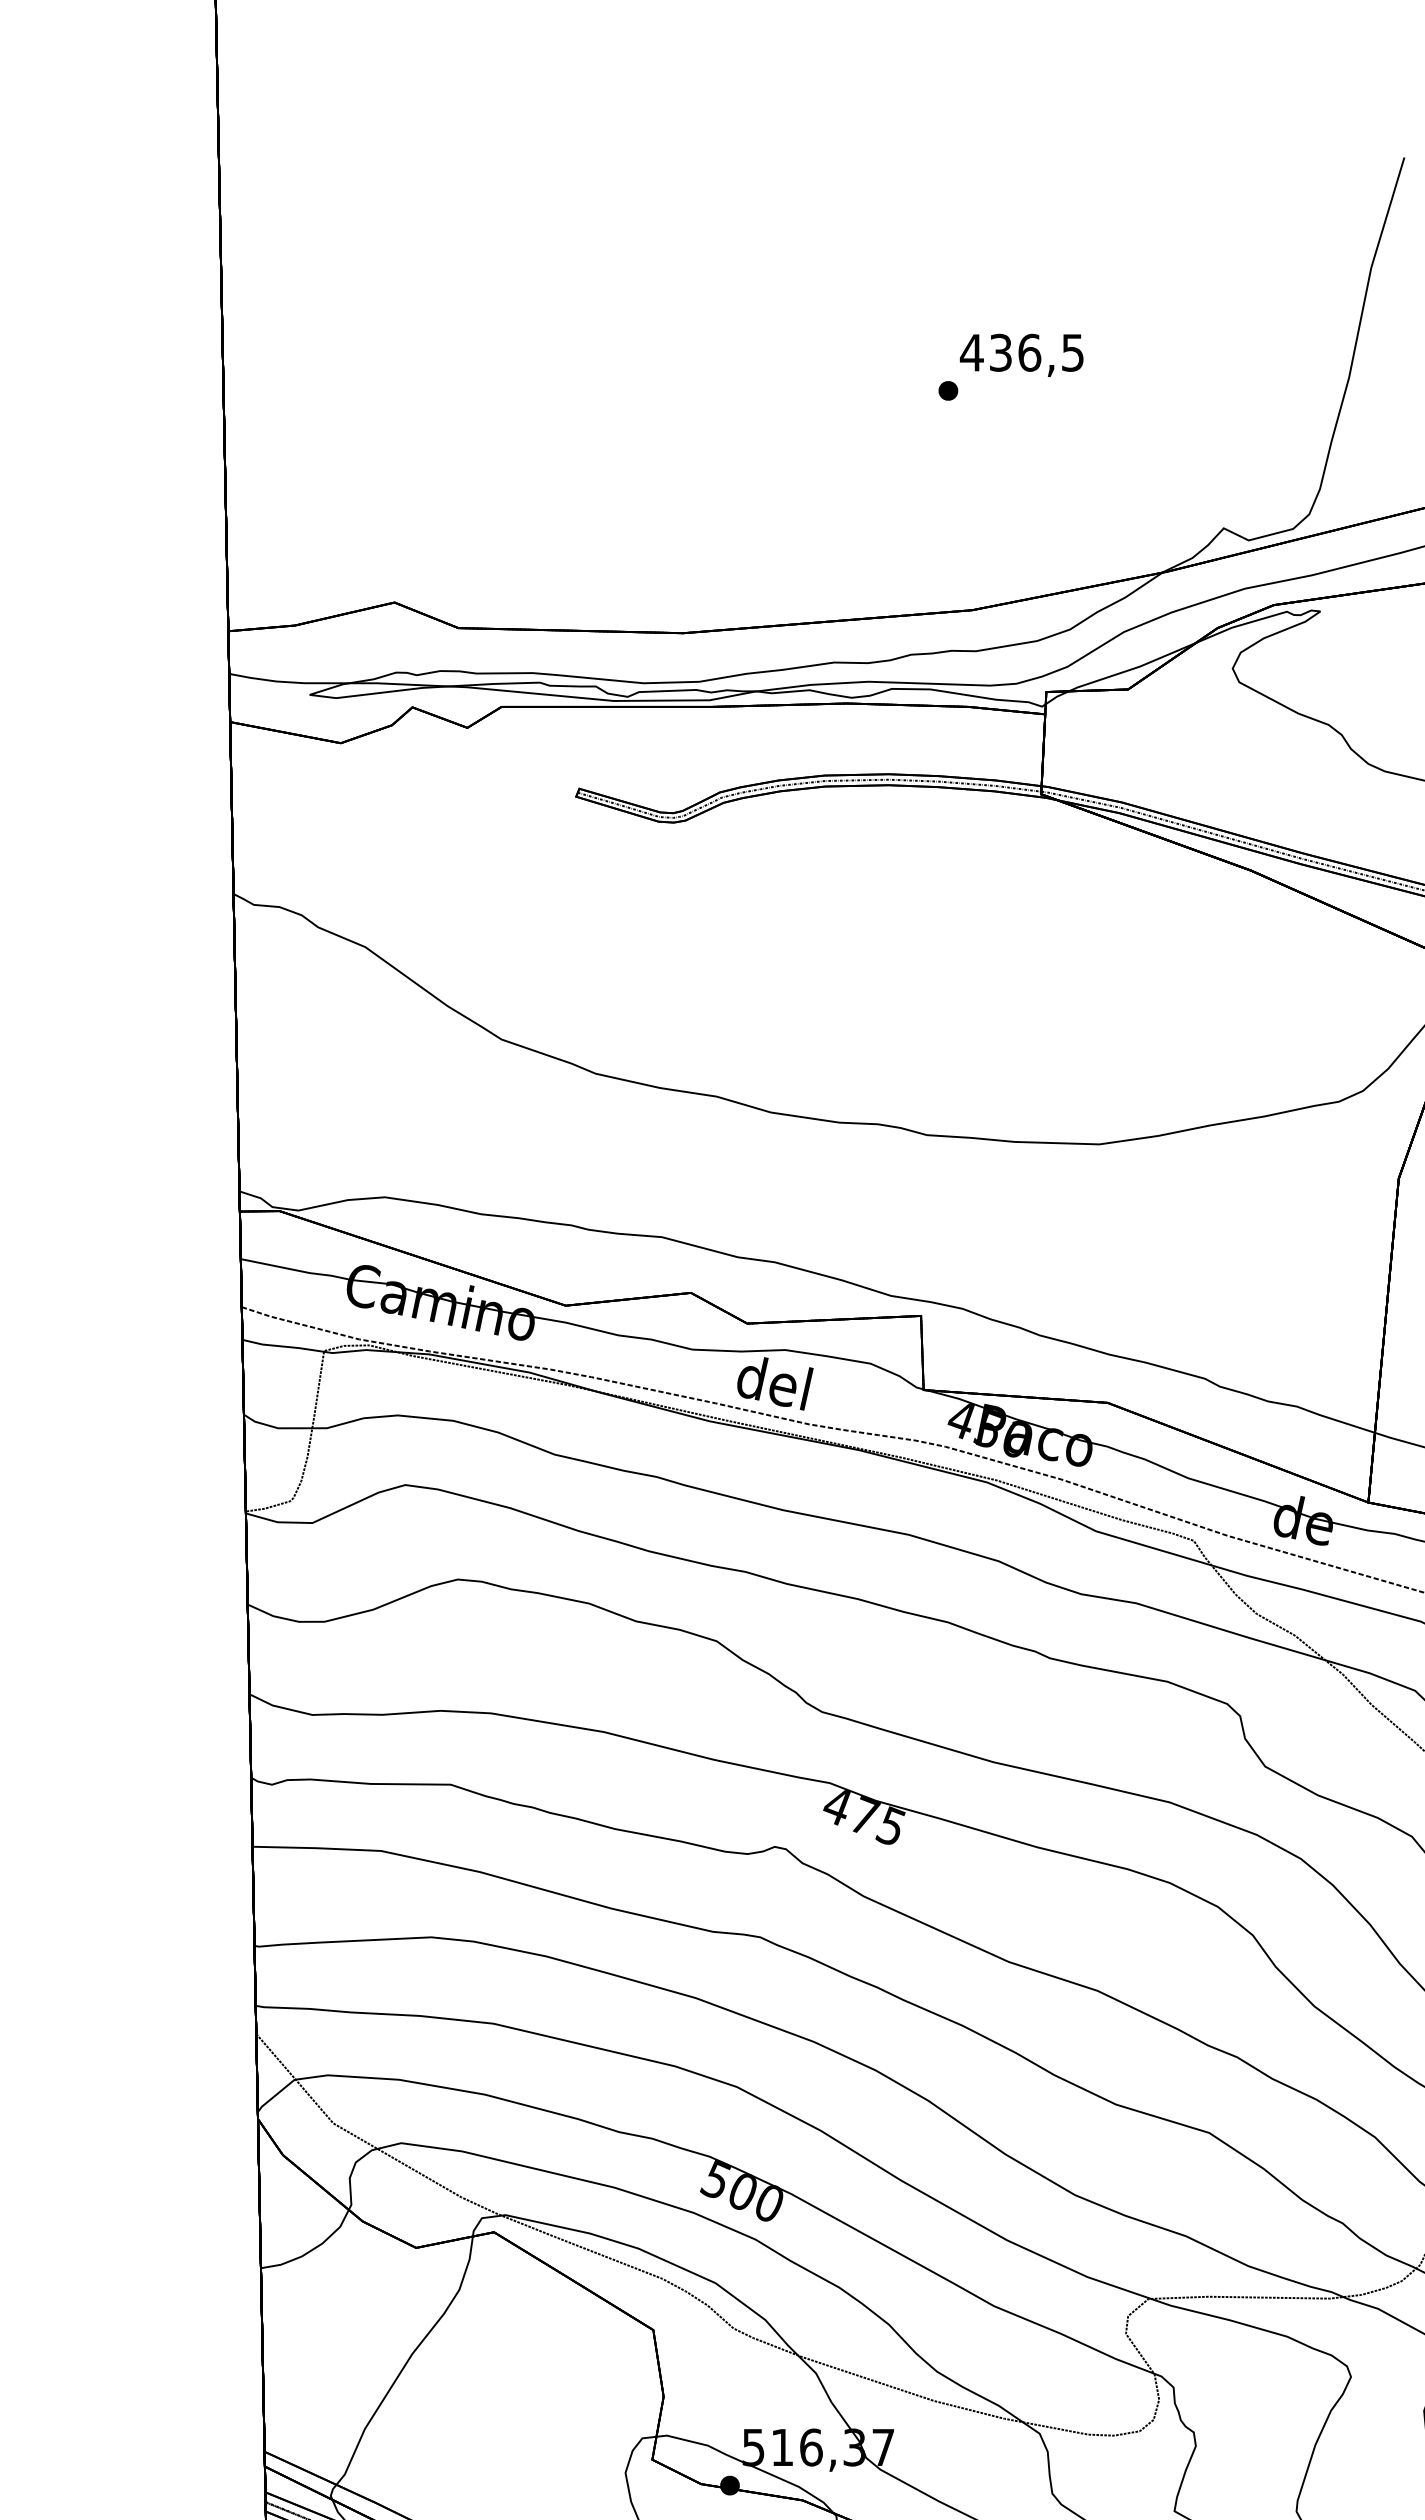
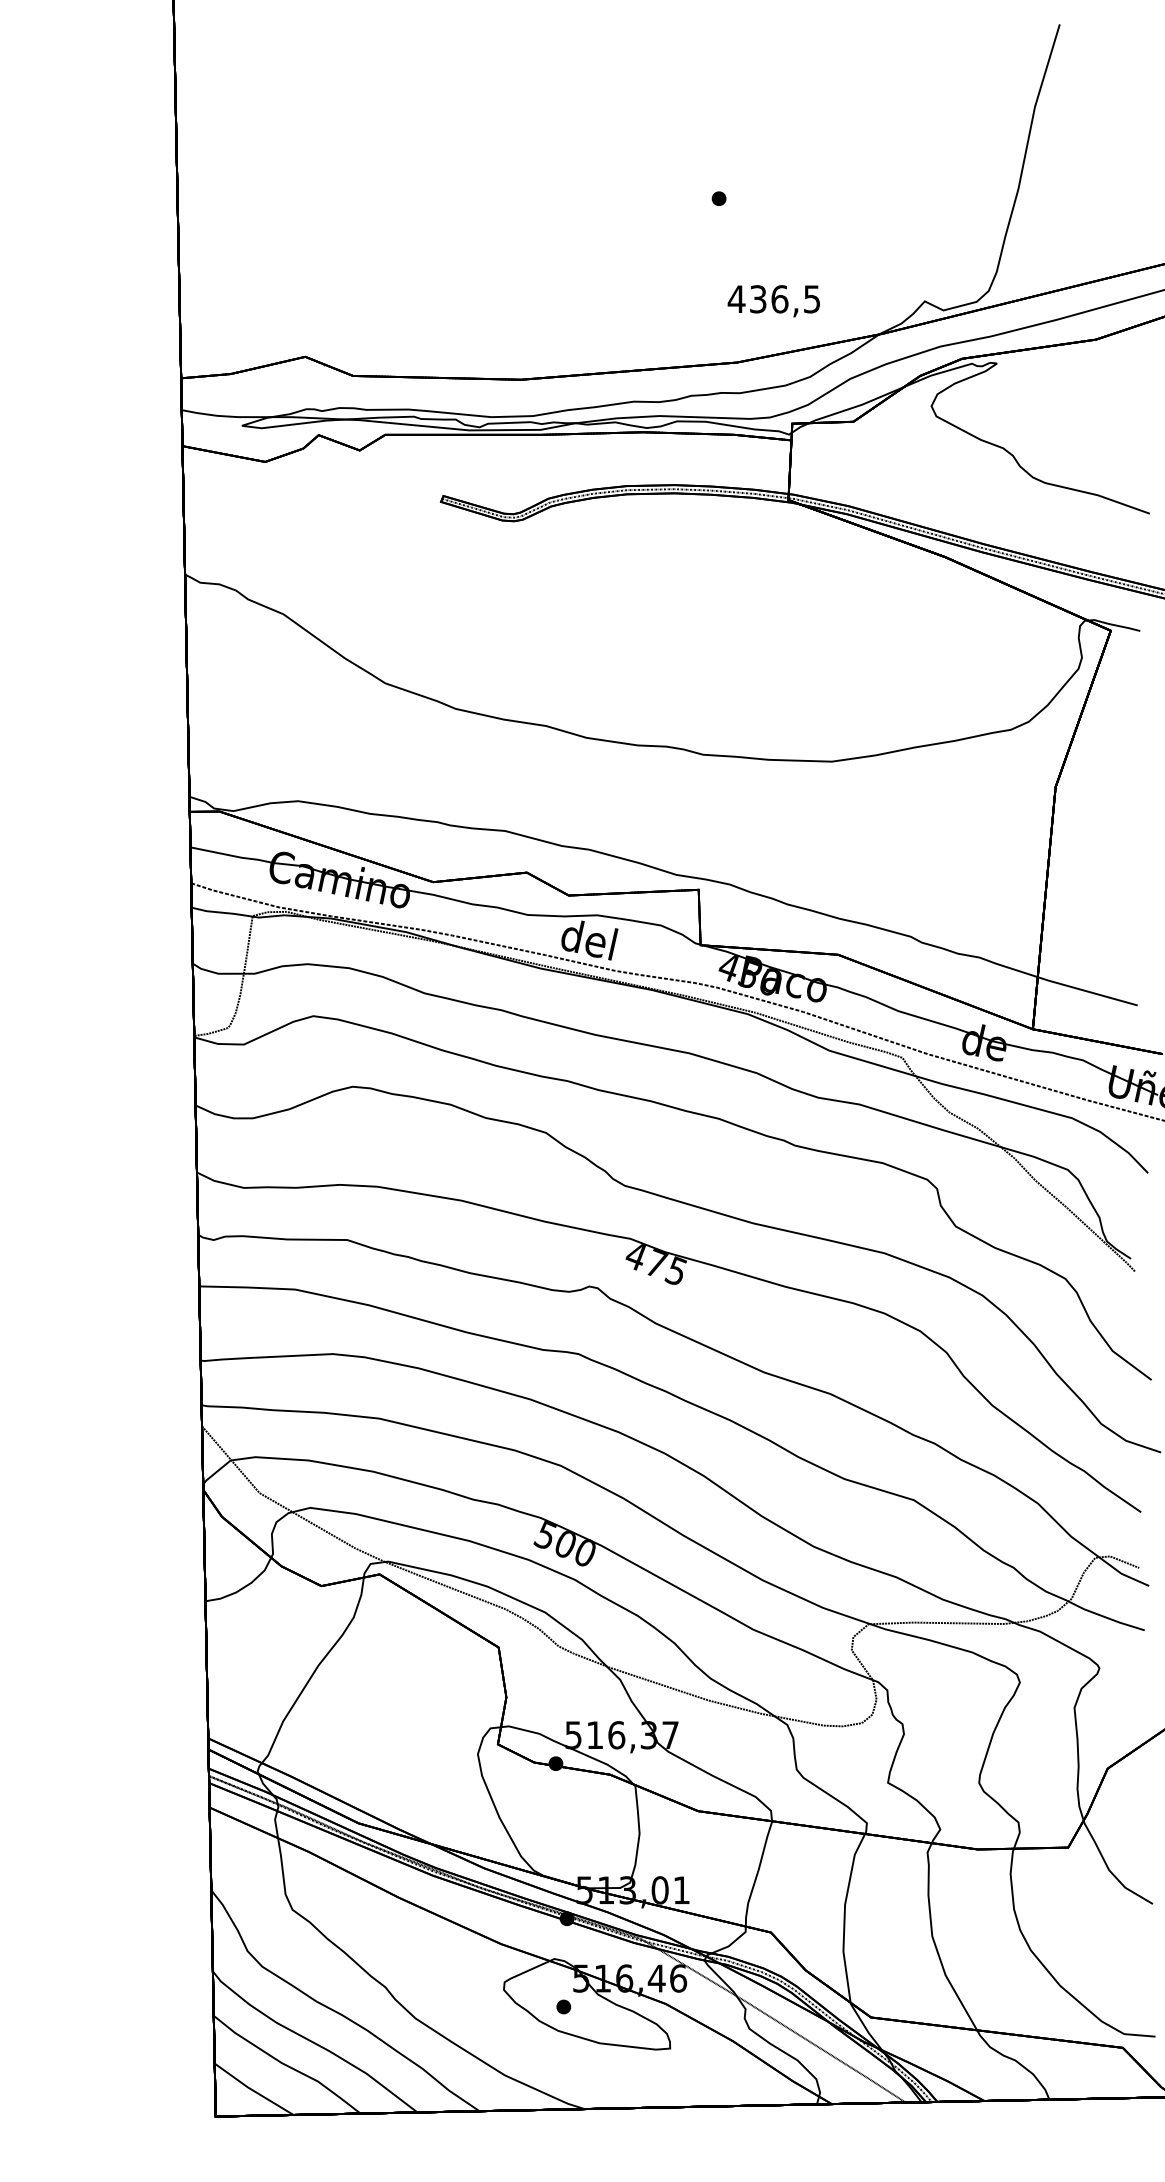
text: (1021, 355) -> (773, 301), moved

